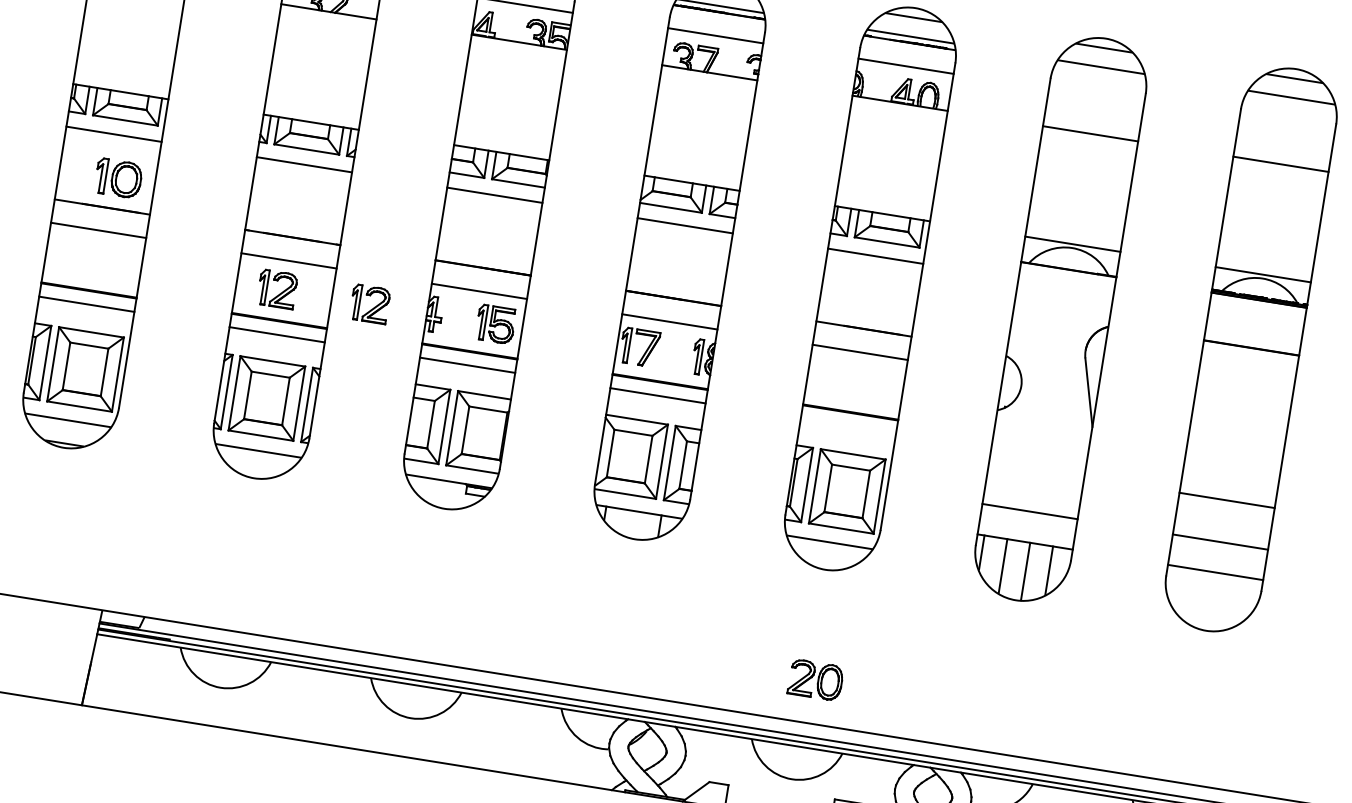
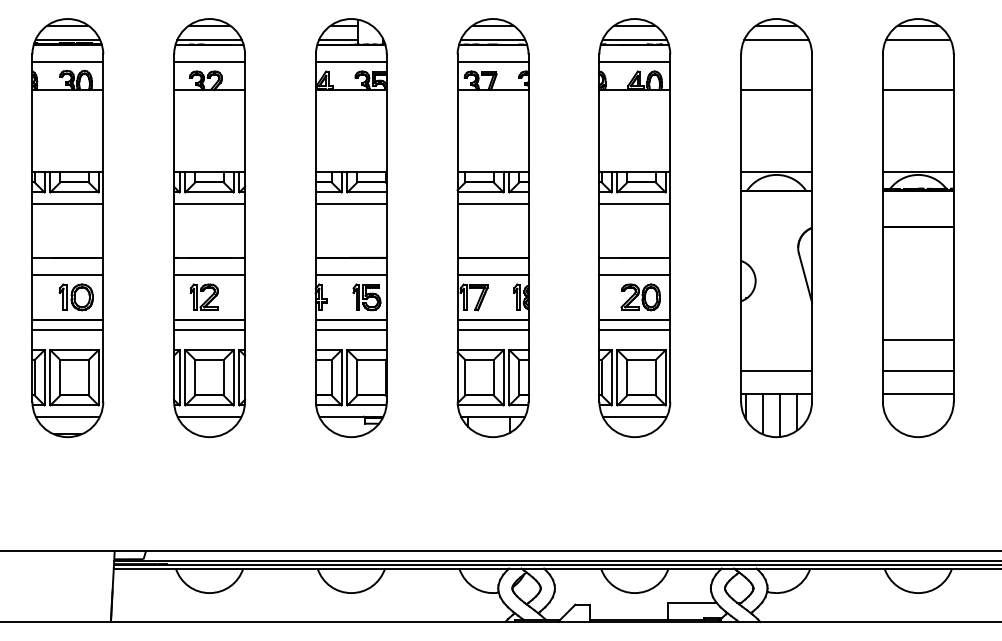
part: (117, 178) -> (75, 297), moved
part: (368, 302) -> (272, 296), removed
line: (847, 426) -> (634, 330), added
part: (815, 680) -> (640, 297), moved

